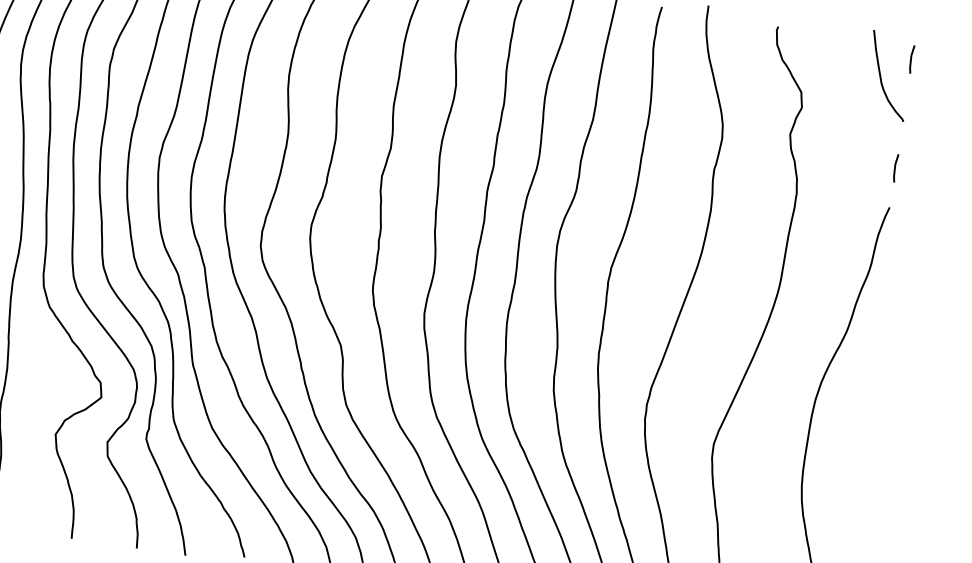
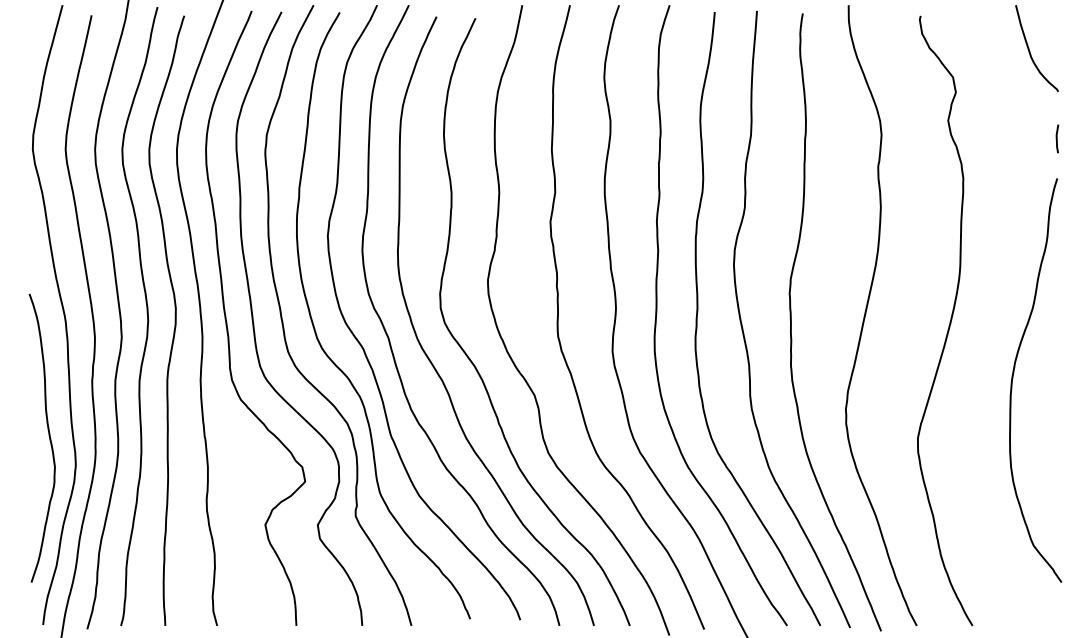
line: (911, 59) -> (1057, 28), removed

